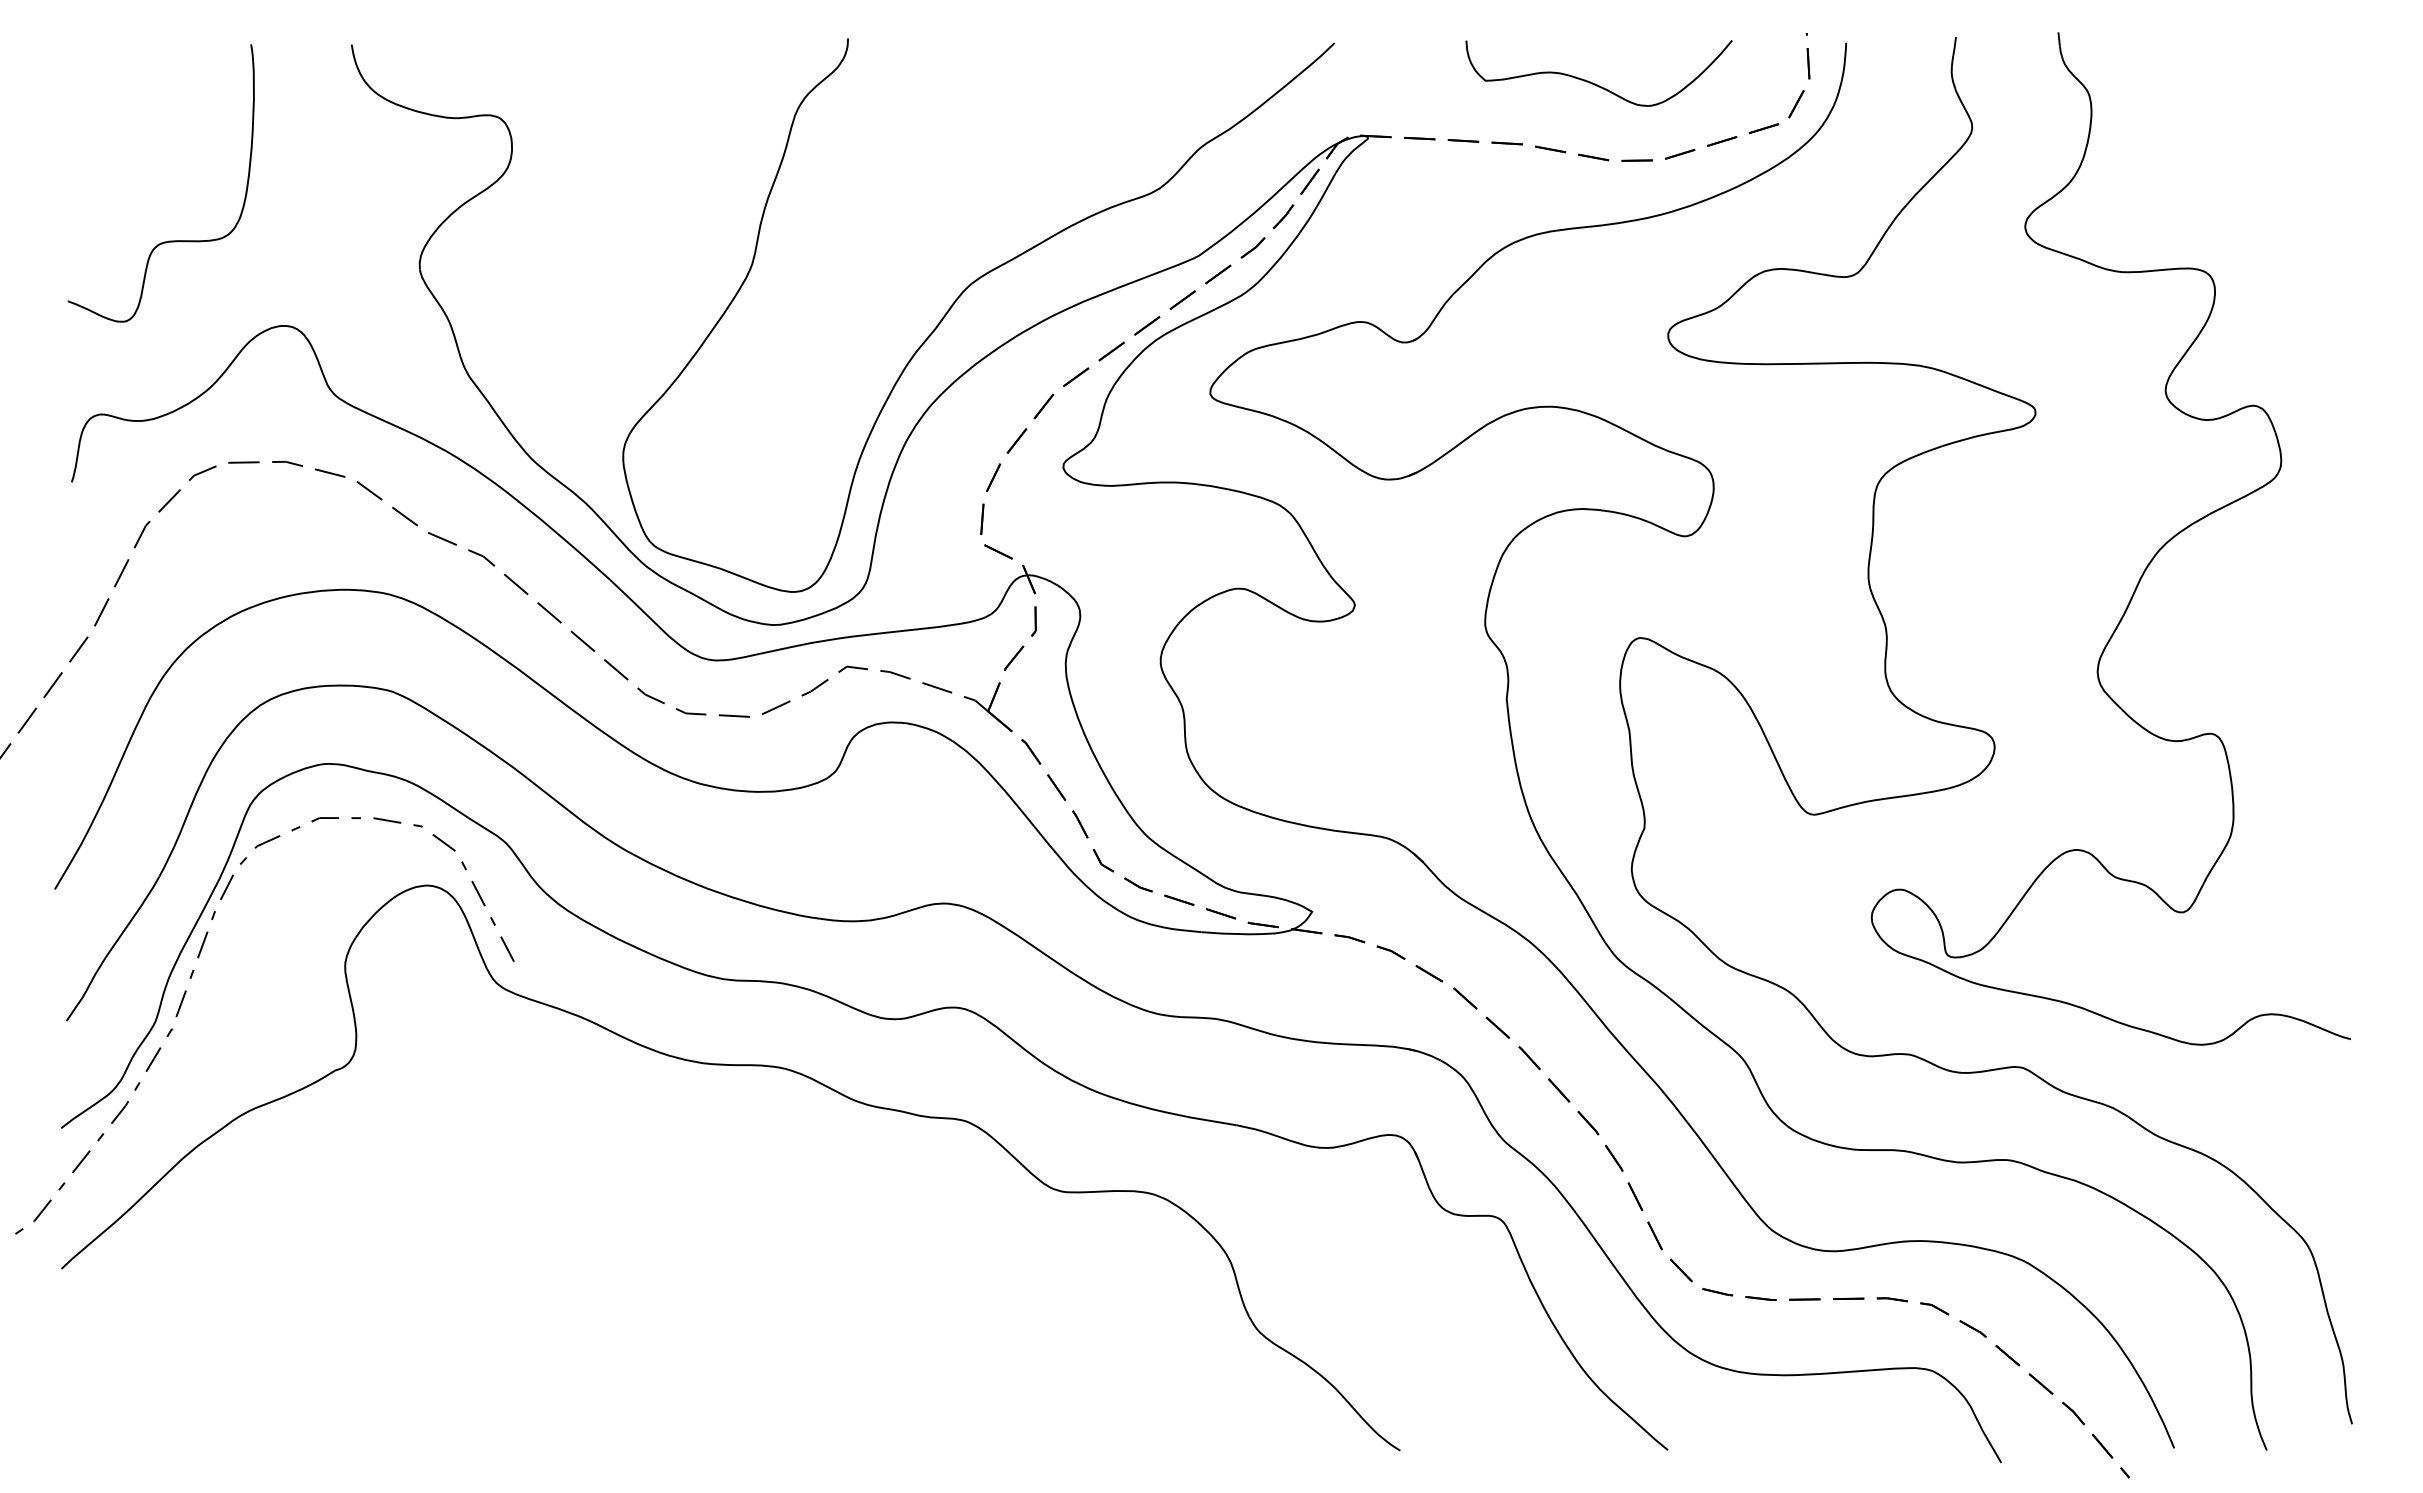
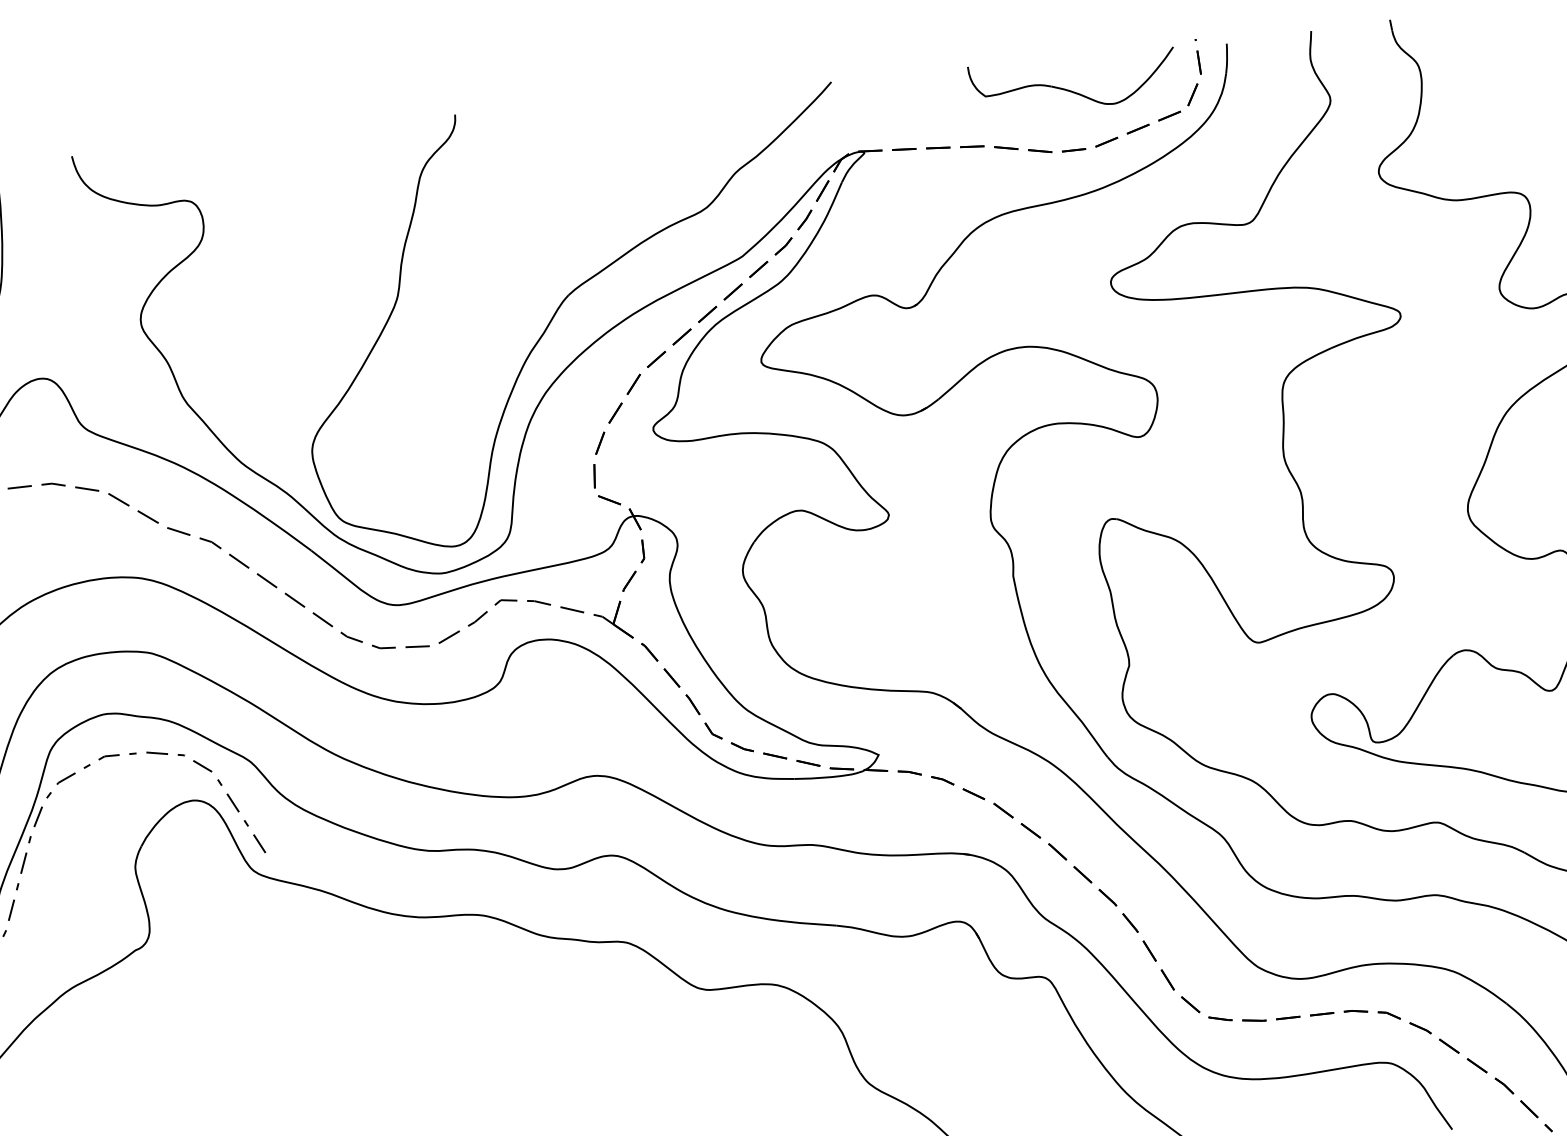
part: (1593, 82) -> (1069, 89), moved

